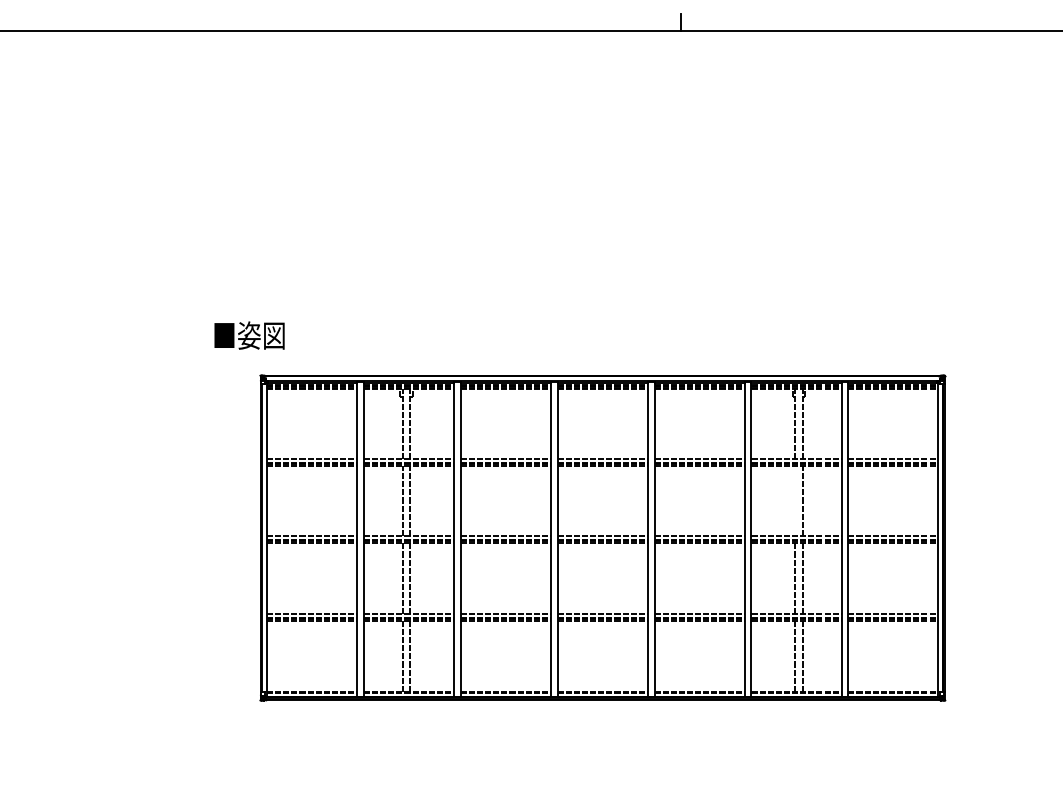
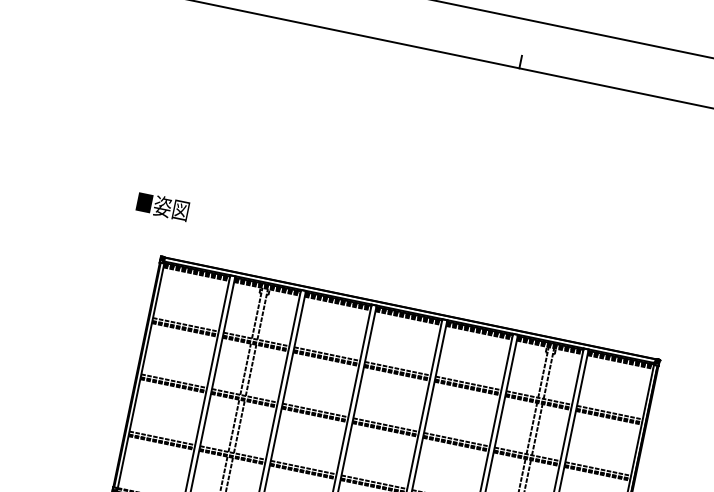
text: (249, 335) -> (162, 206), moved
line: (795, 500) -> (532, 428), added

